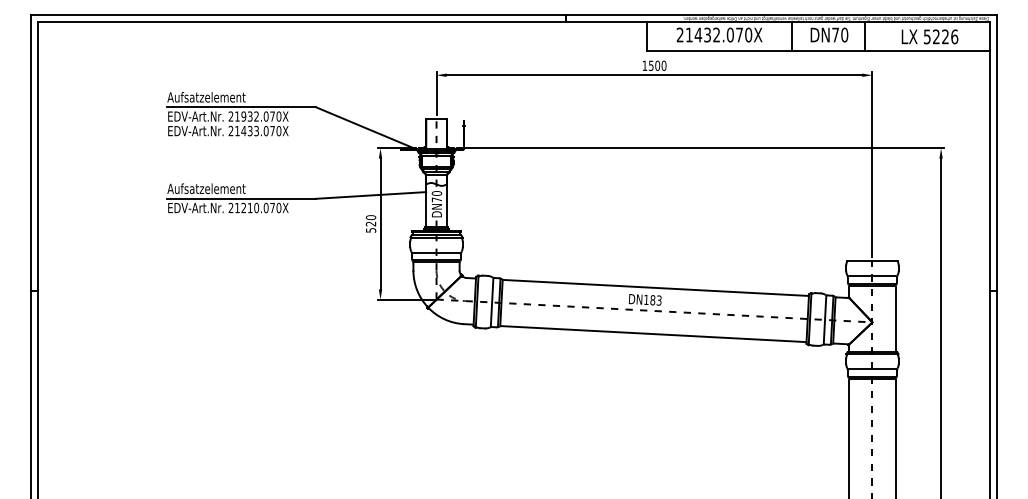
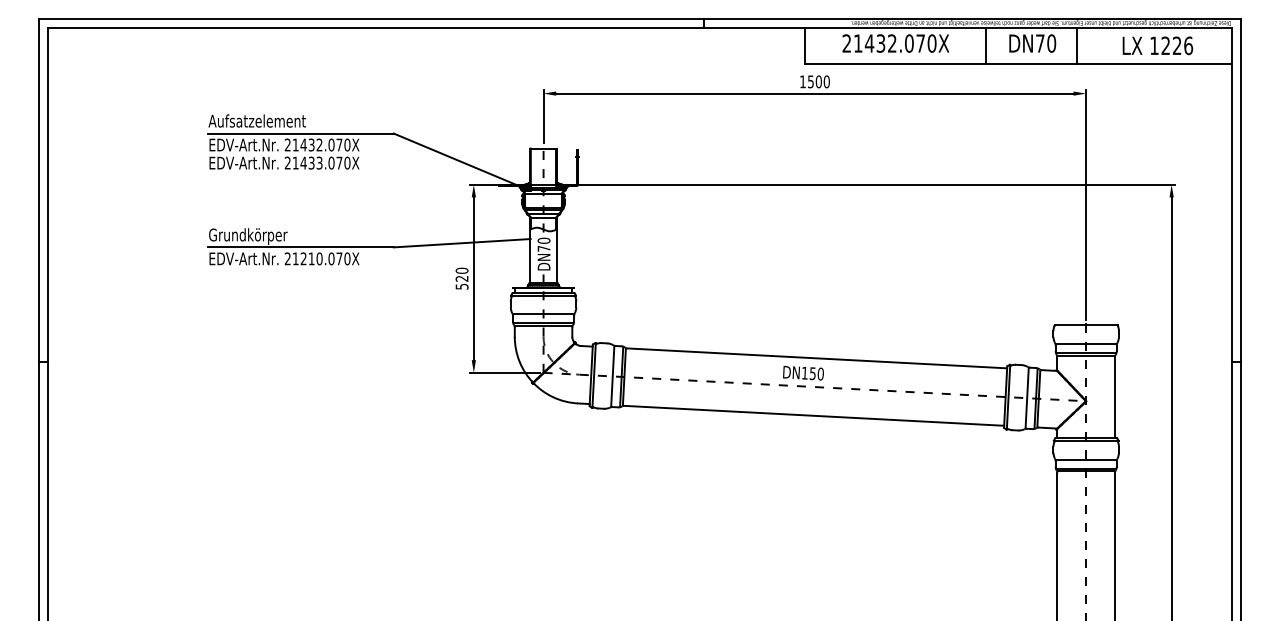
text: (926, 36) -> (1153, 45), 5226 -> 1226
text: (243, 116) -> (303, 144), 21932.070X -> 21432.070X
text: (206, 189) -> (257, 235), Aufsatzelement -> Grundkörper
text: (655, 300) -> (816, 373), DN183 -> DN150

